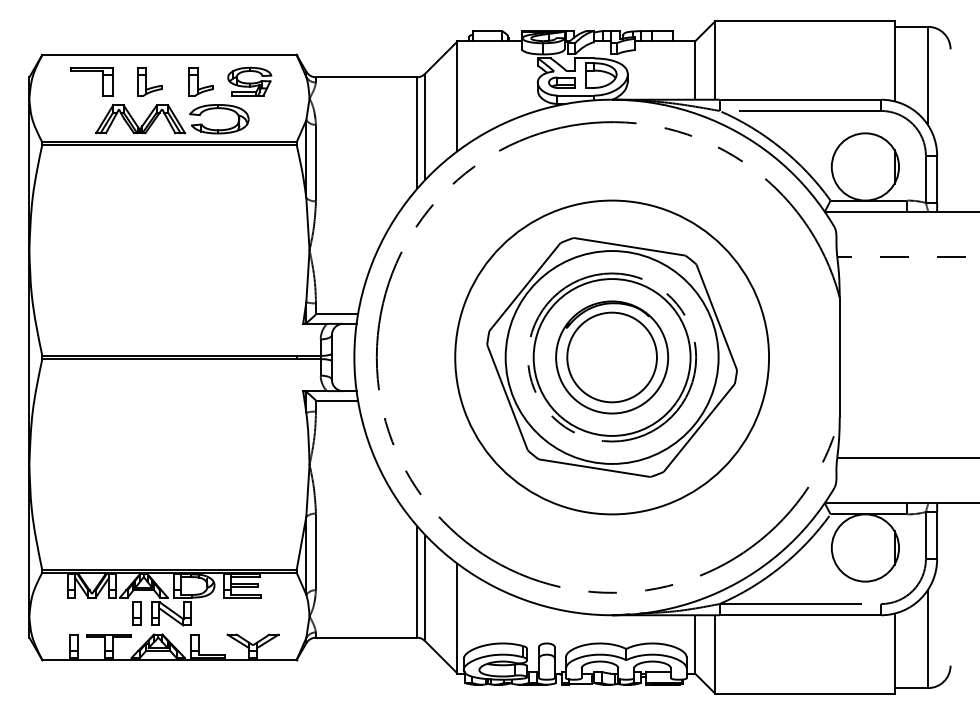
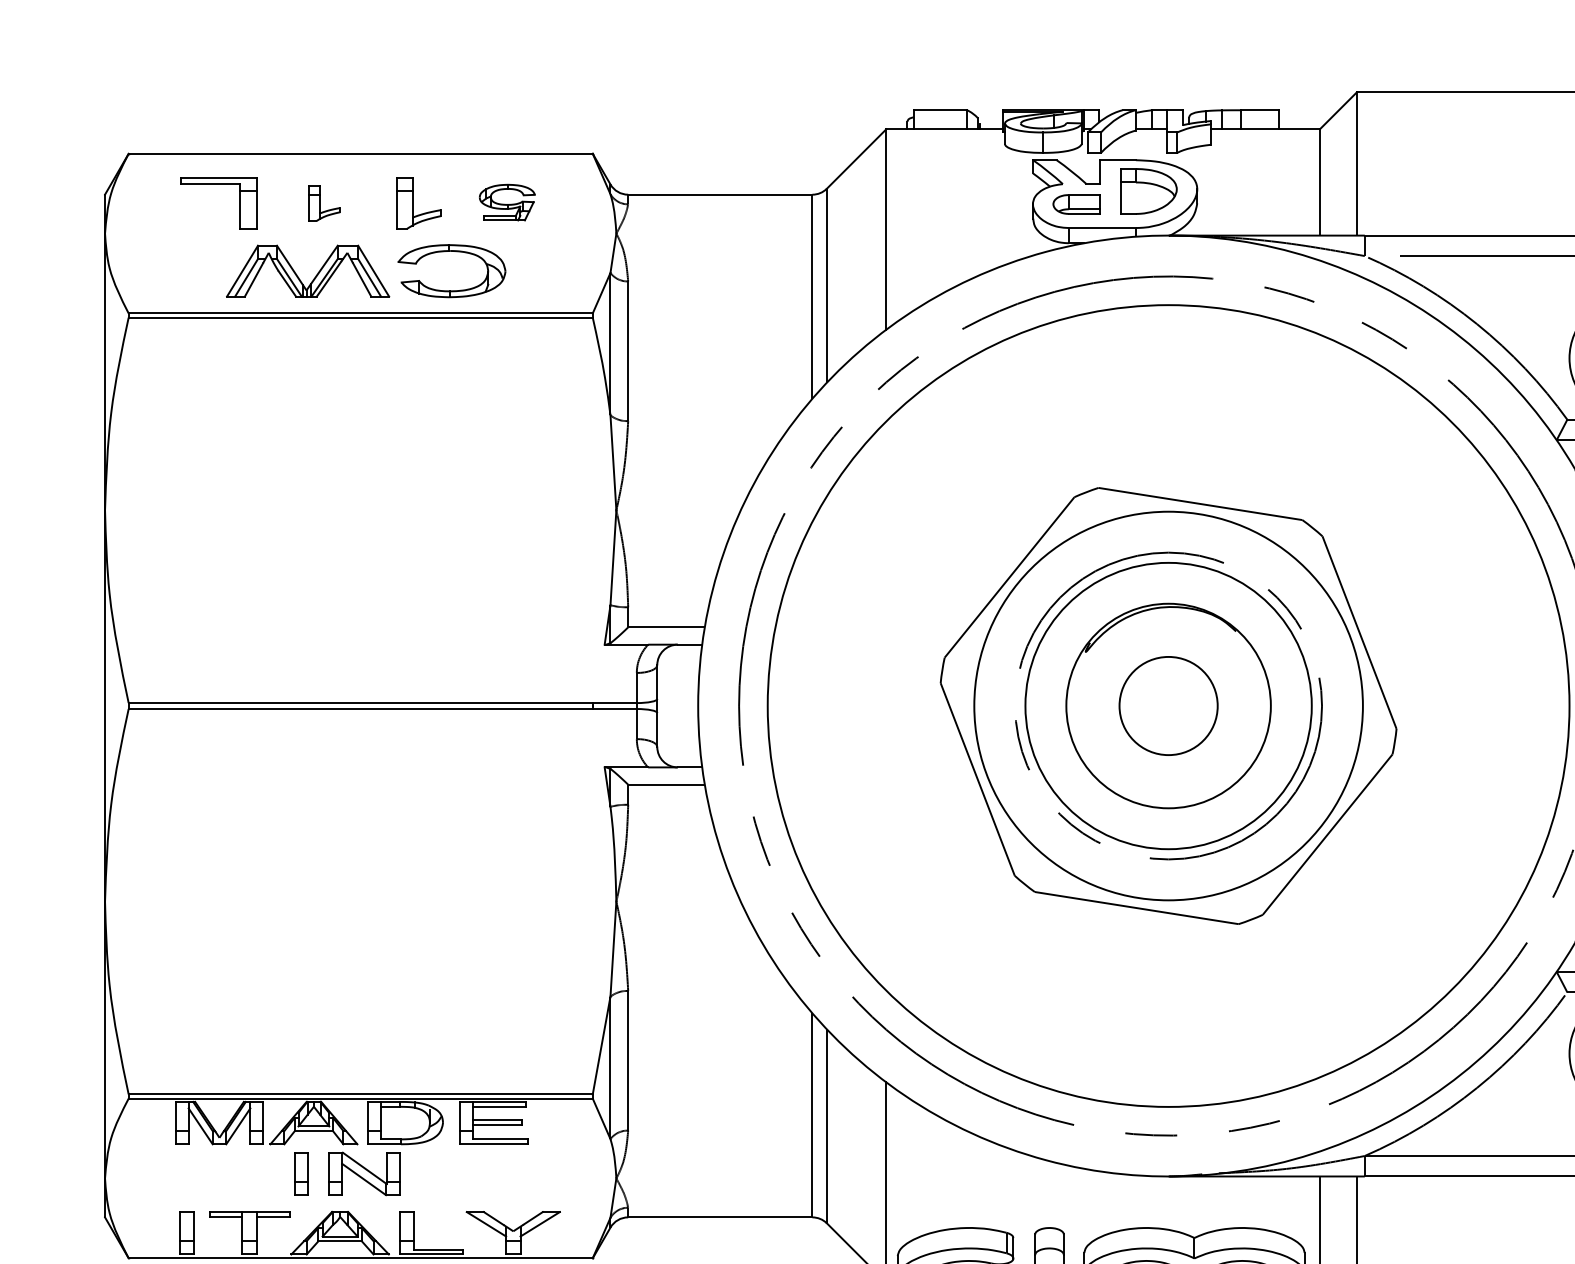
part: (149, 81) -> (324, 202), size x0.7
part: (249, 81) -> (506, 202), size x0.7
circle: (611, 357) -> (1167, 706), size x0.6
circle: (612, 357) -> (1169, 706), size x1.4

